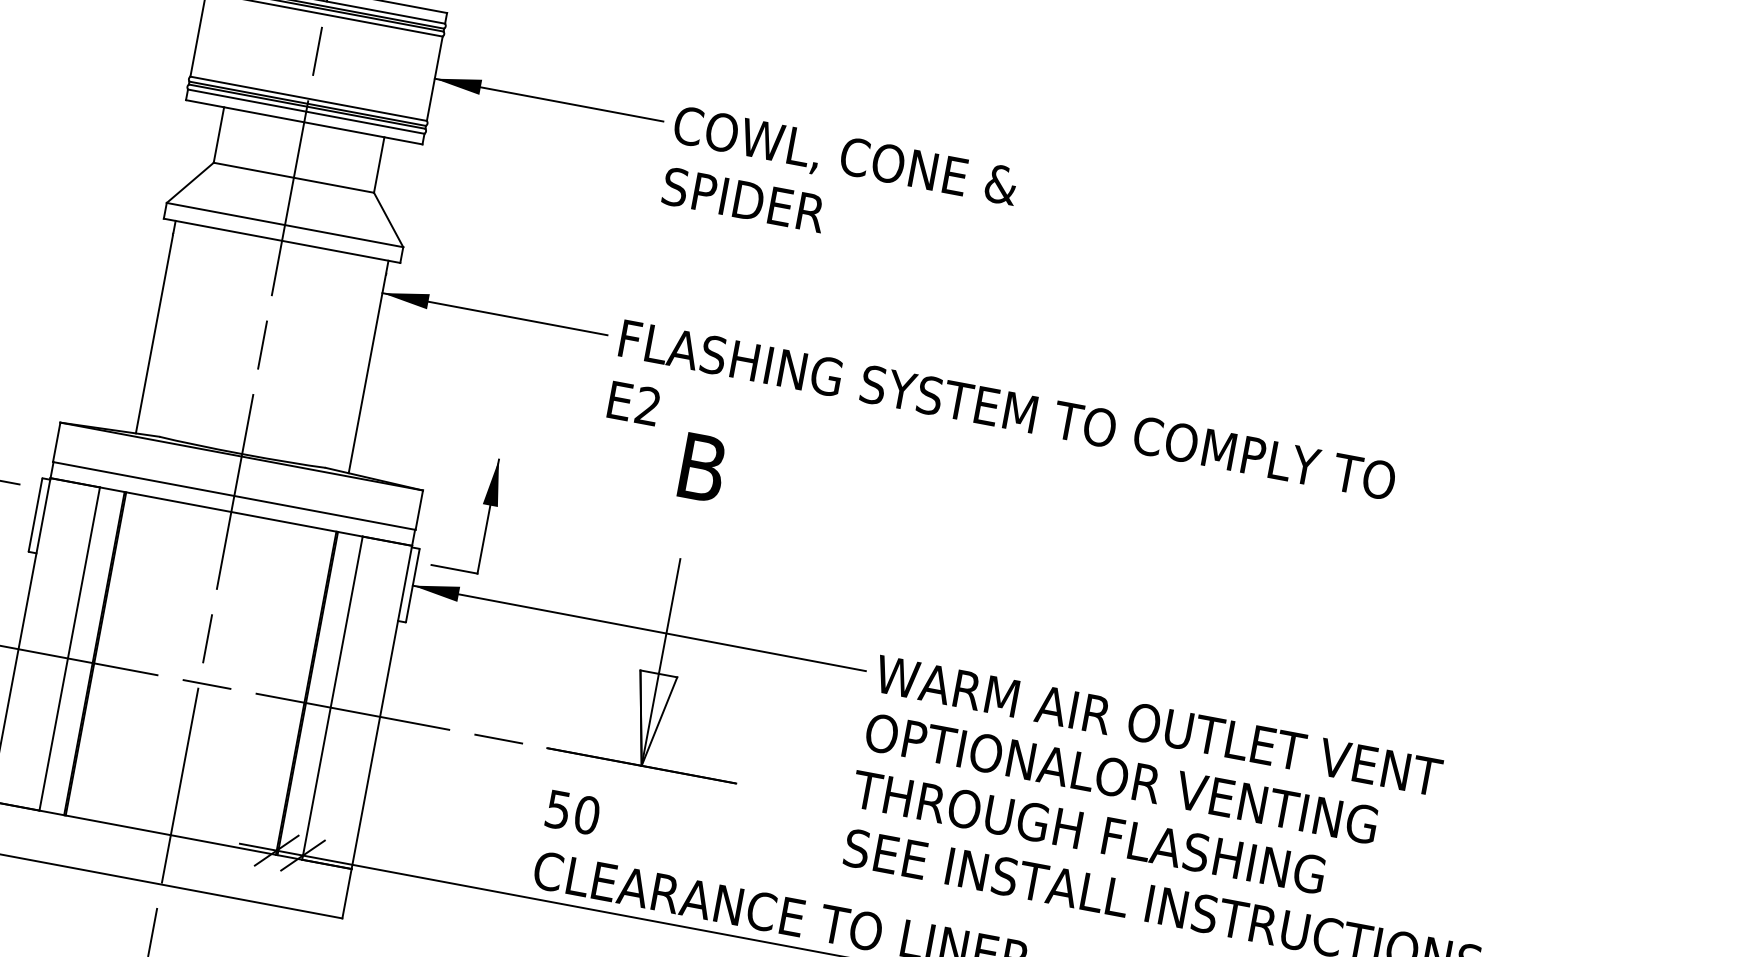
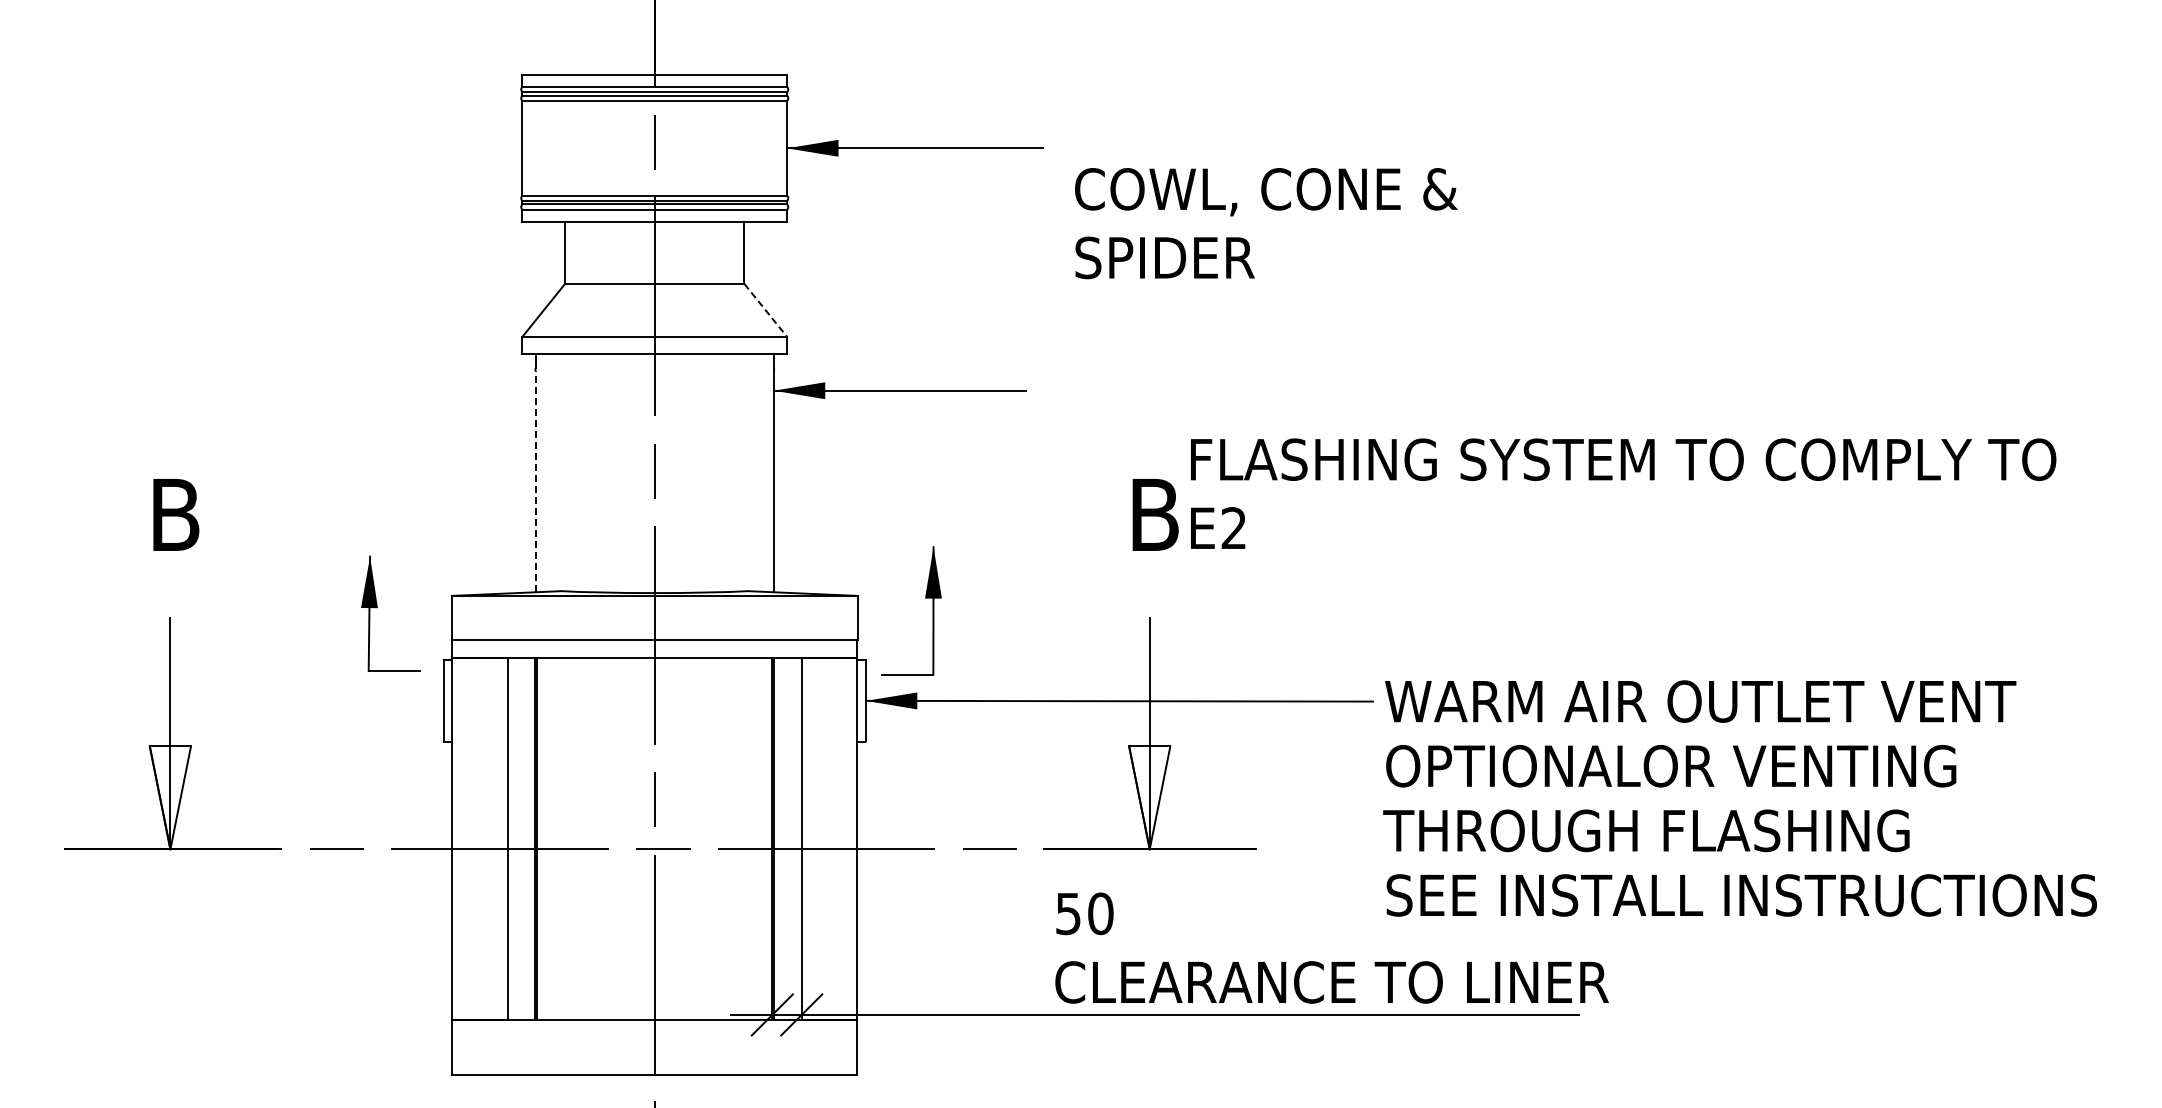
text: (840, 186) -> (1266, 223), moved
line: (388, 220) -> (765, 310), solid -> dashed
line: (154, 334) -> (535, 481), solid -> dashed
text: (1002, 440) -> (1623, 493), moved

